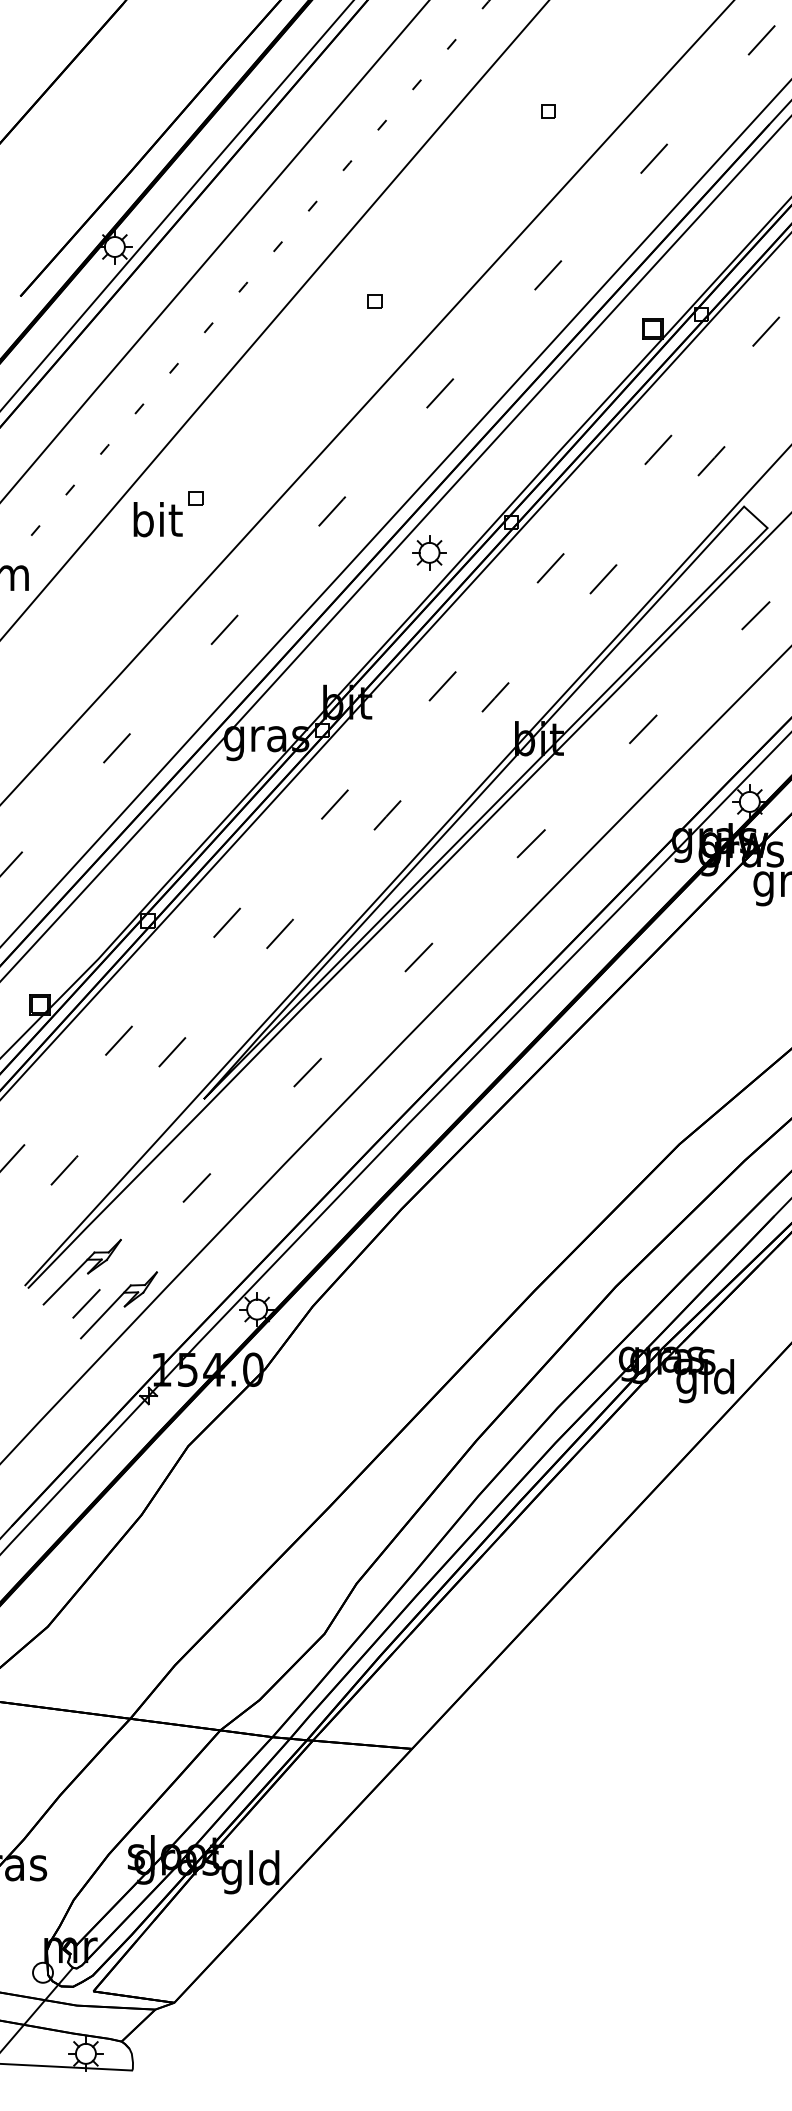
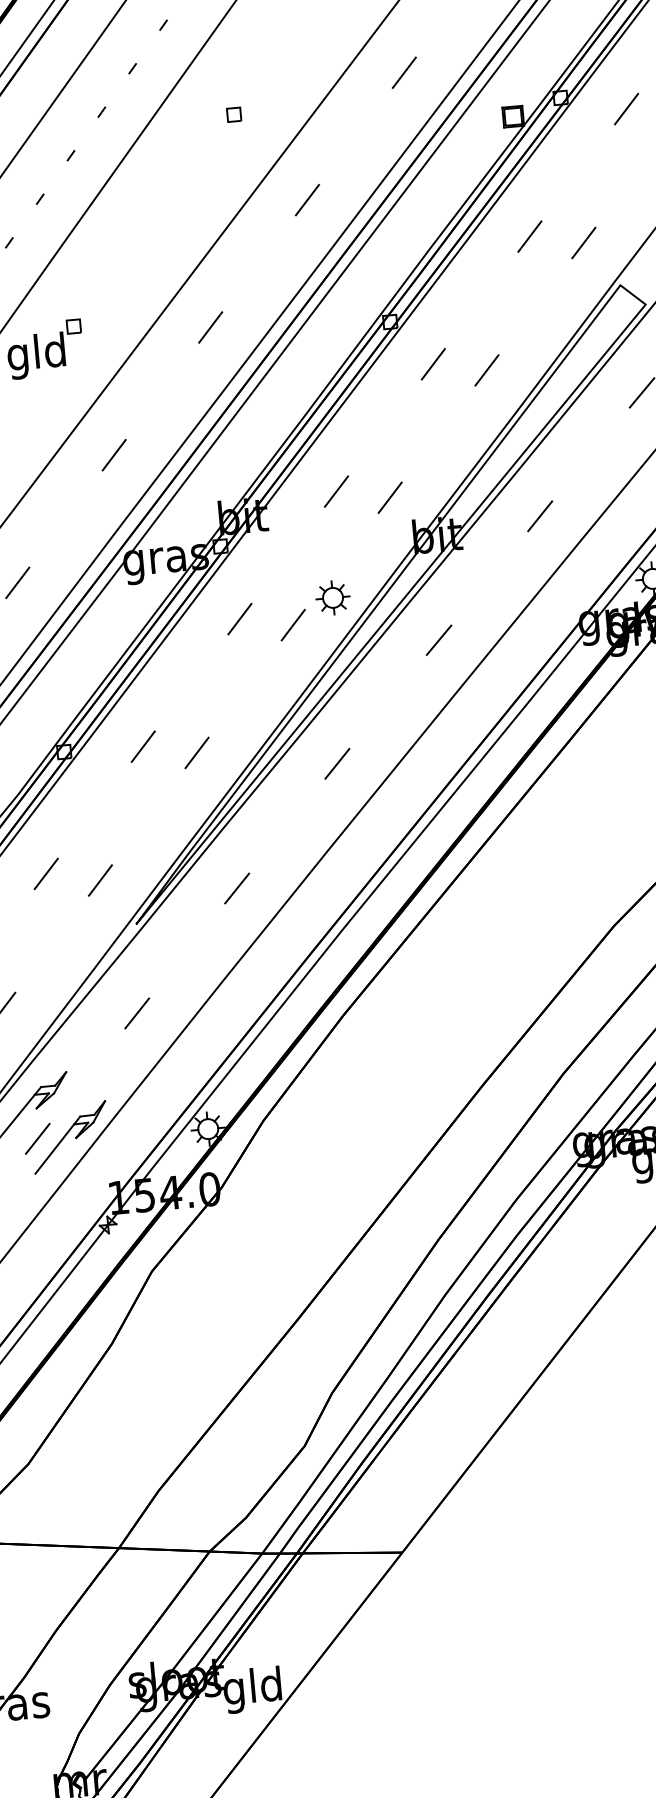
text: (155, 524) -> (35, 356), bit -> gld
part: (429, 552) -> (332, 597), moved

